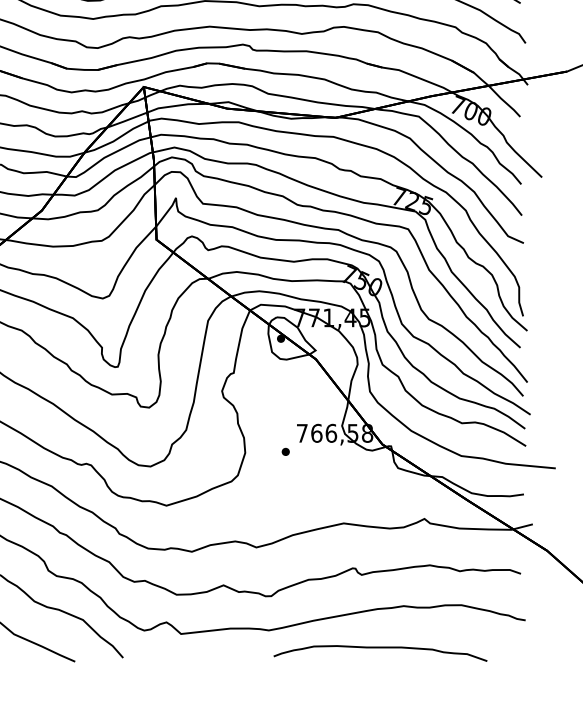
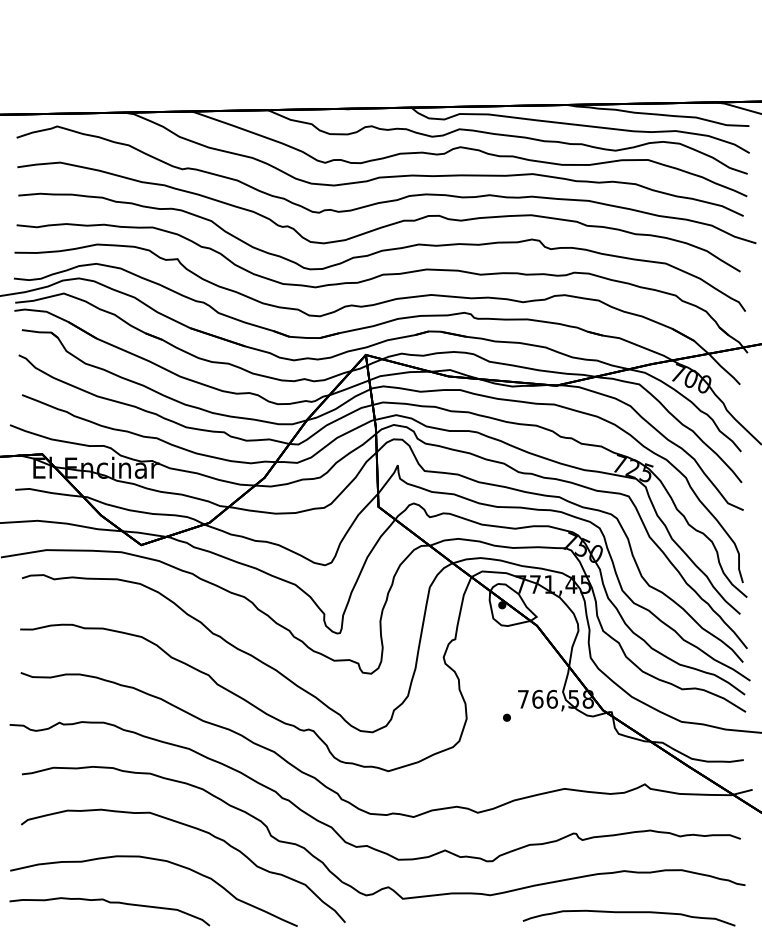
curve: (379, 648) -> (628, 913), moved

